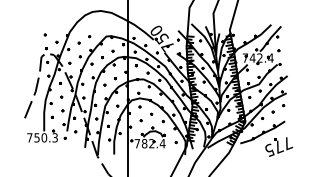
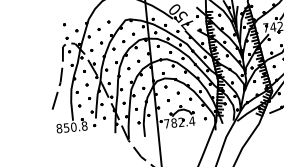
text: (42, 137) -> (71, 127), 750.3 -> 850.8

